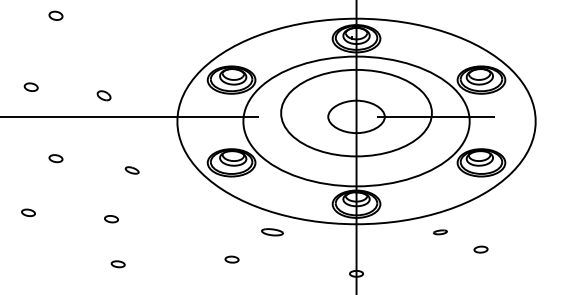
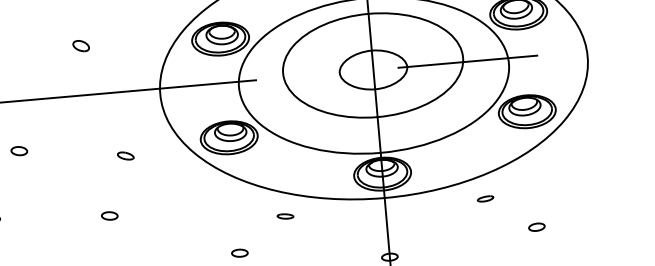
part: (103, 95) -> (80, 45), moved
part: (131, 170) -> (124, 156), moved
part: (111, 219) -> (109, 216), moved
part: (272, 232) -> (285, 216), size x0.62
part: (480, 249) -> (536, 227), moved

